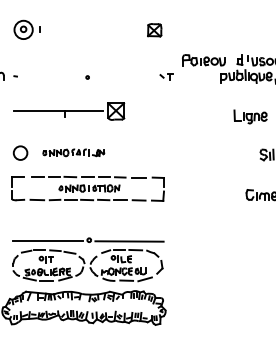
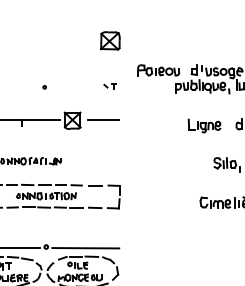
part: (154, 30) -> (110, 41), size x1.43
part: (166, 76) -> (110, 86), moved
line: (147, 110) -> (103, 119), added

